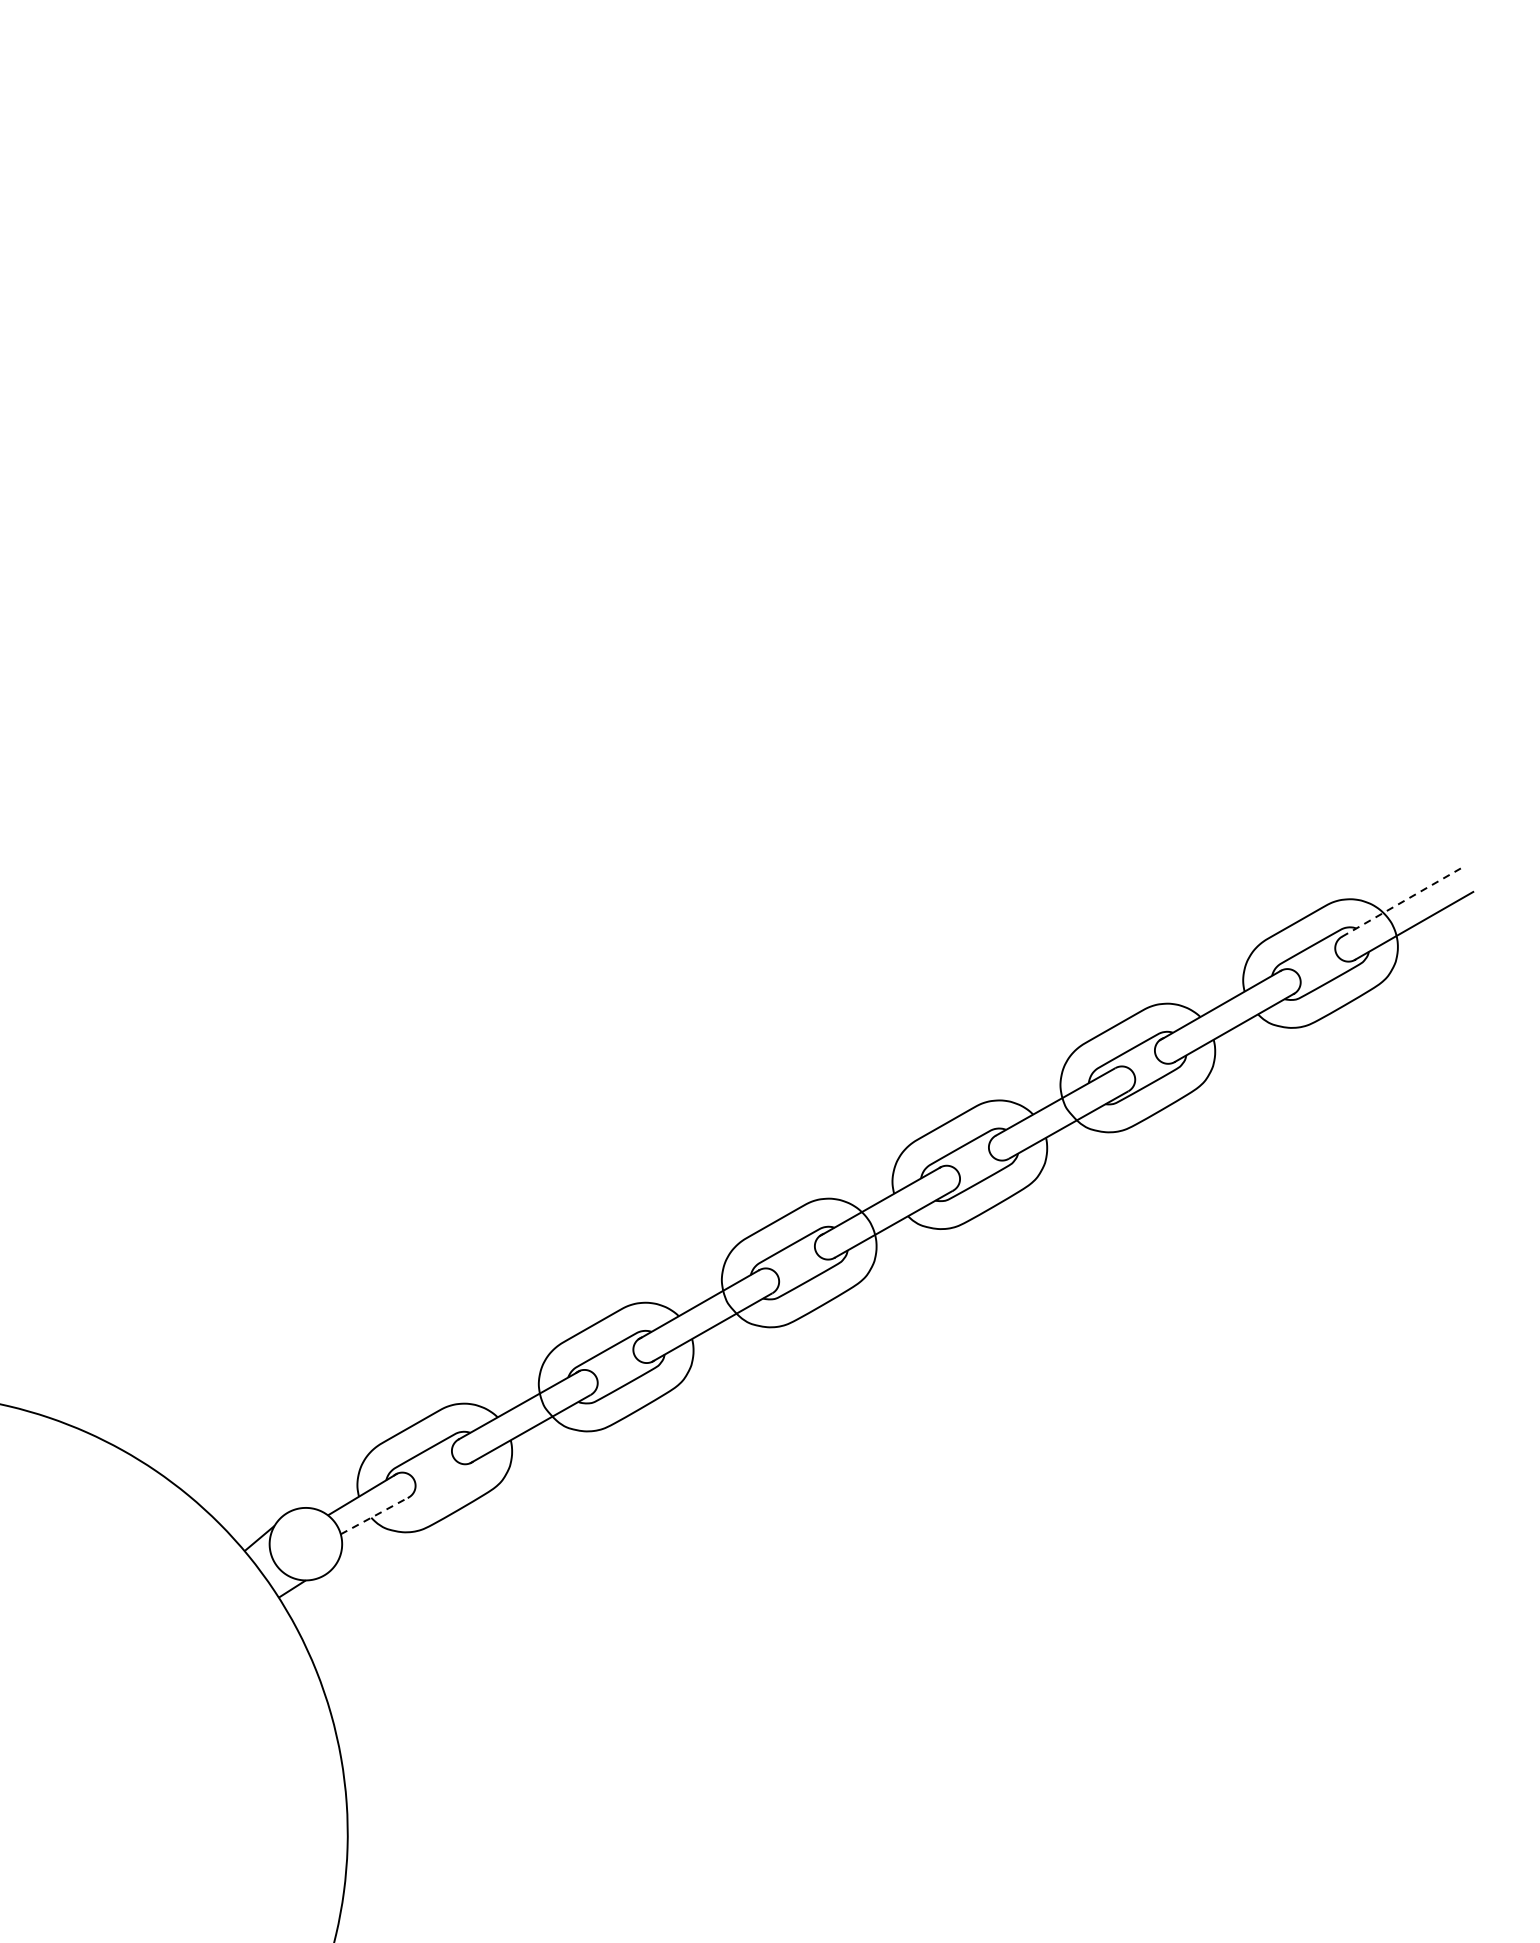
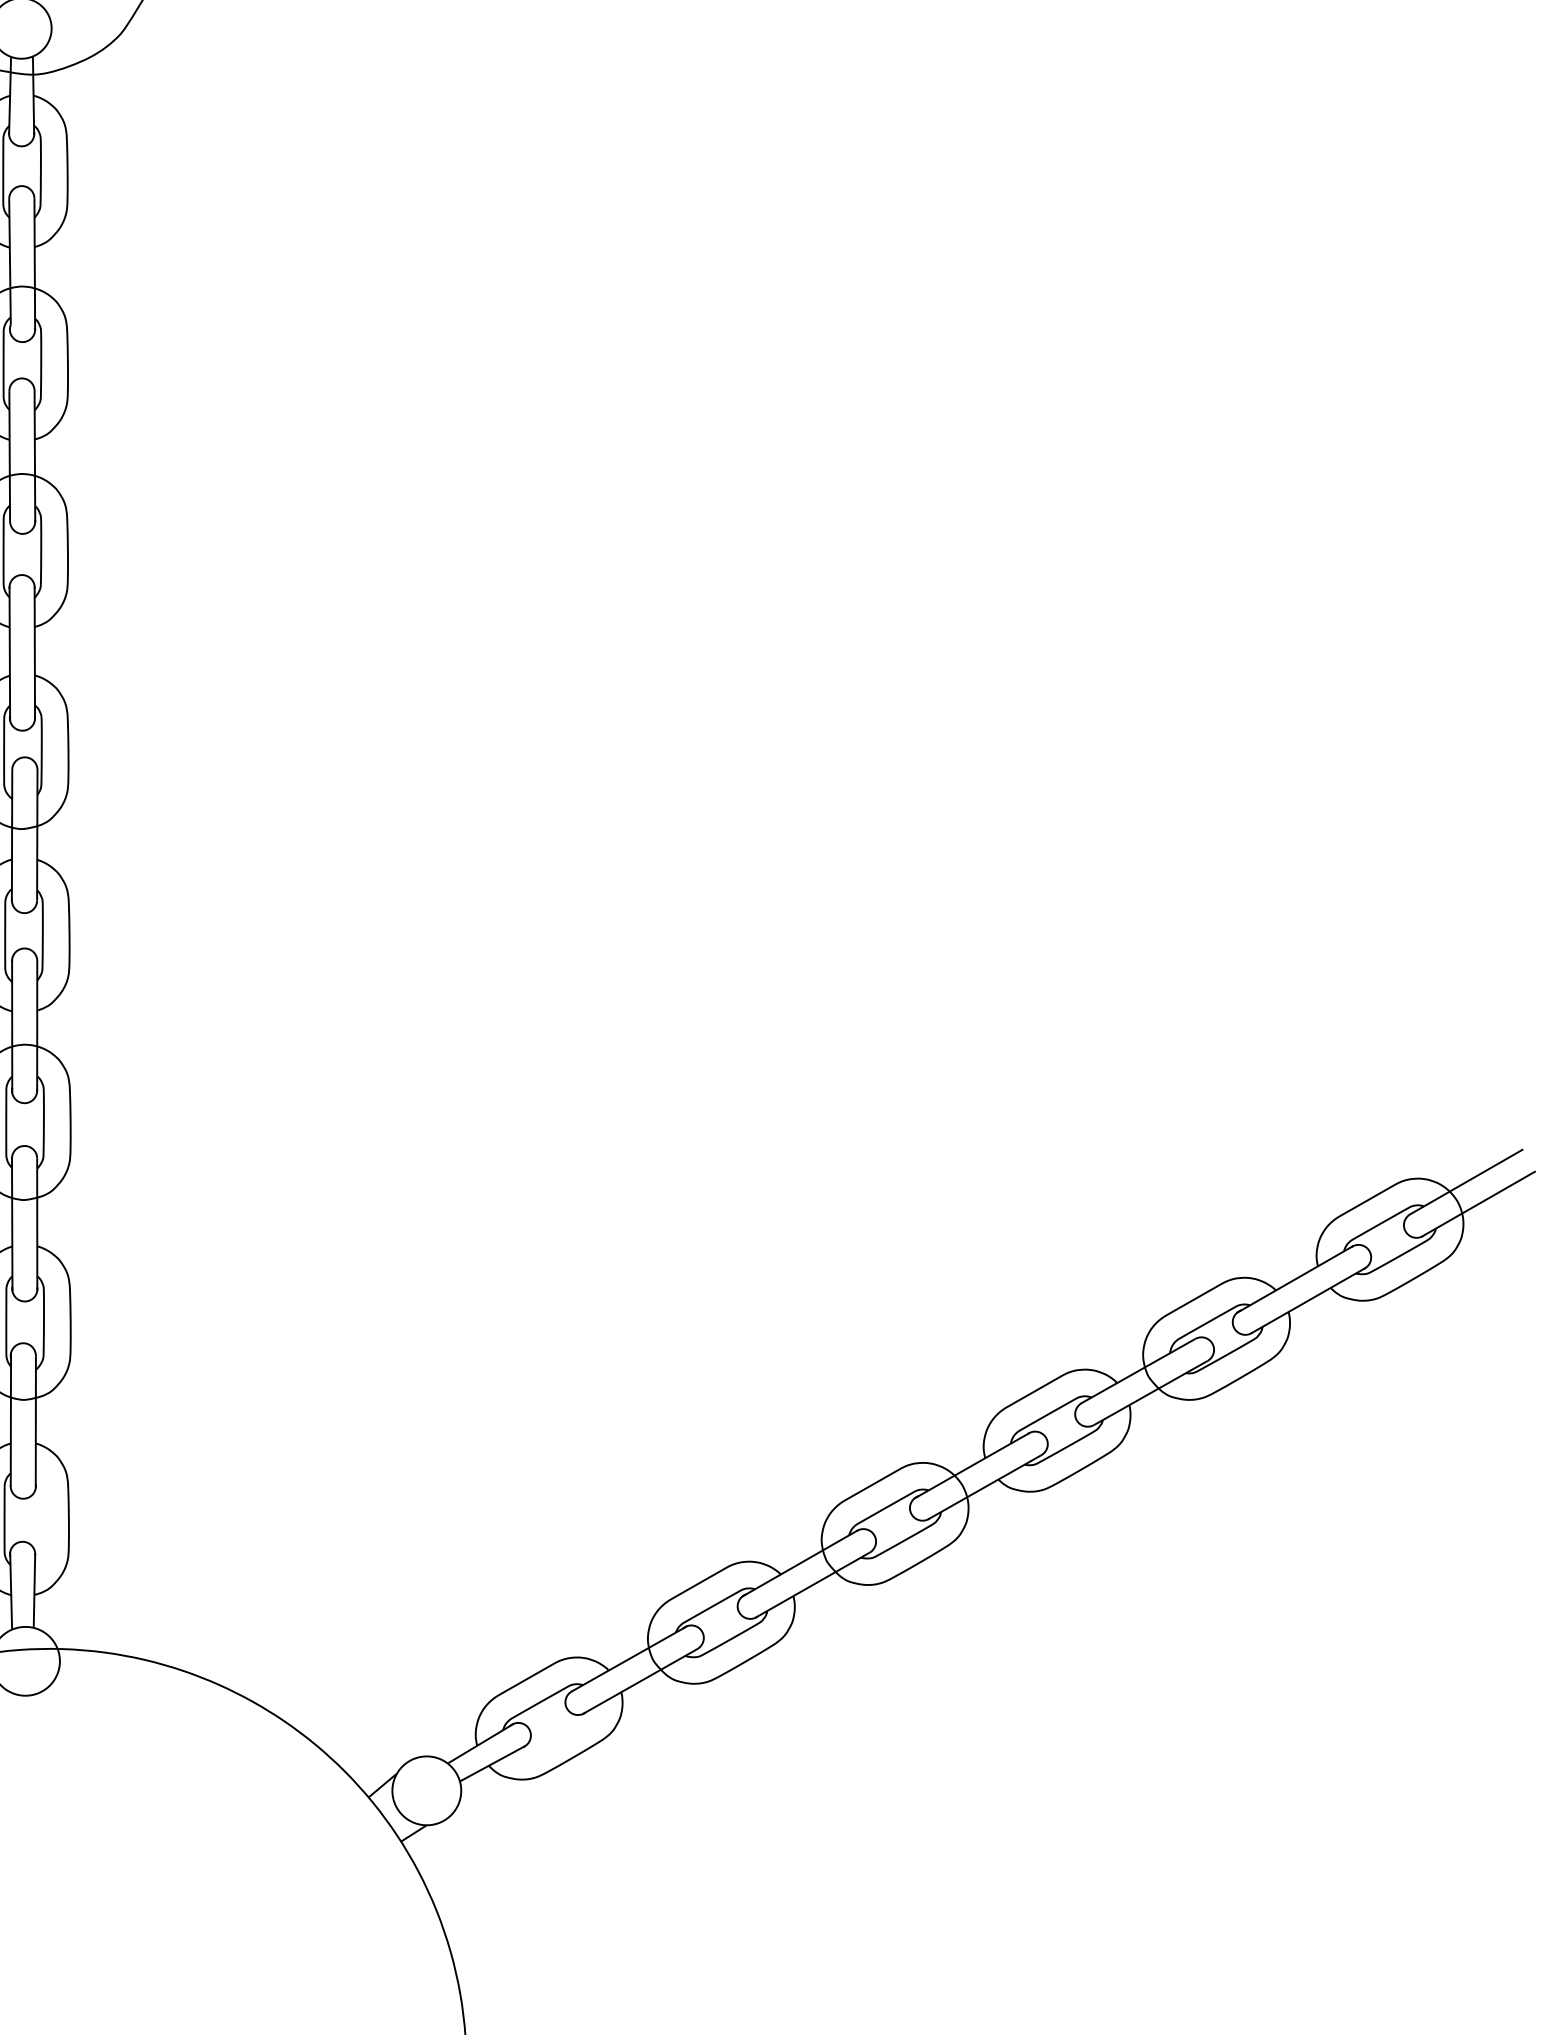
line: (1402, 902) -> (1467, 1181), dashed -> solid
line: (376, 1515) -> (493, 1763), dashed -> solid

